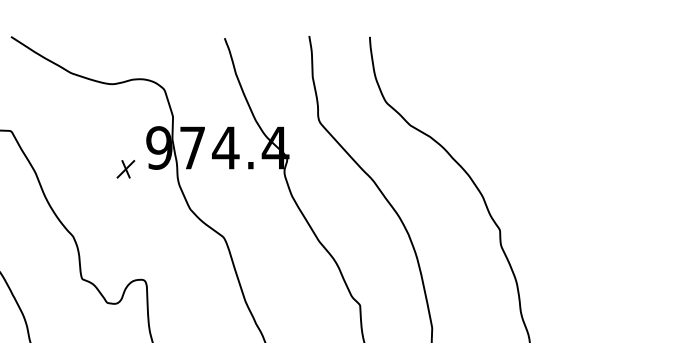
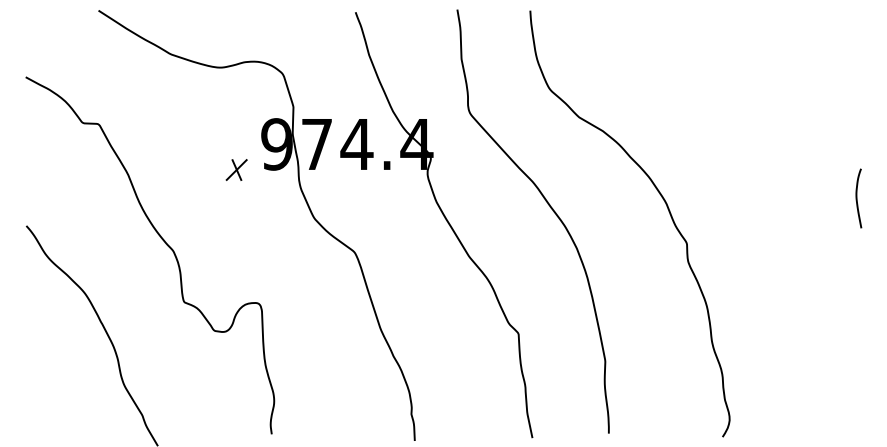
curve: (641, 192) -> (857, 198), added

